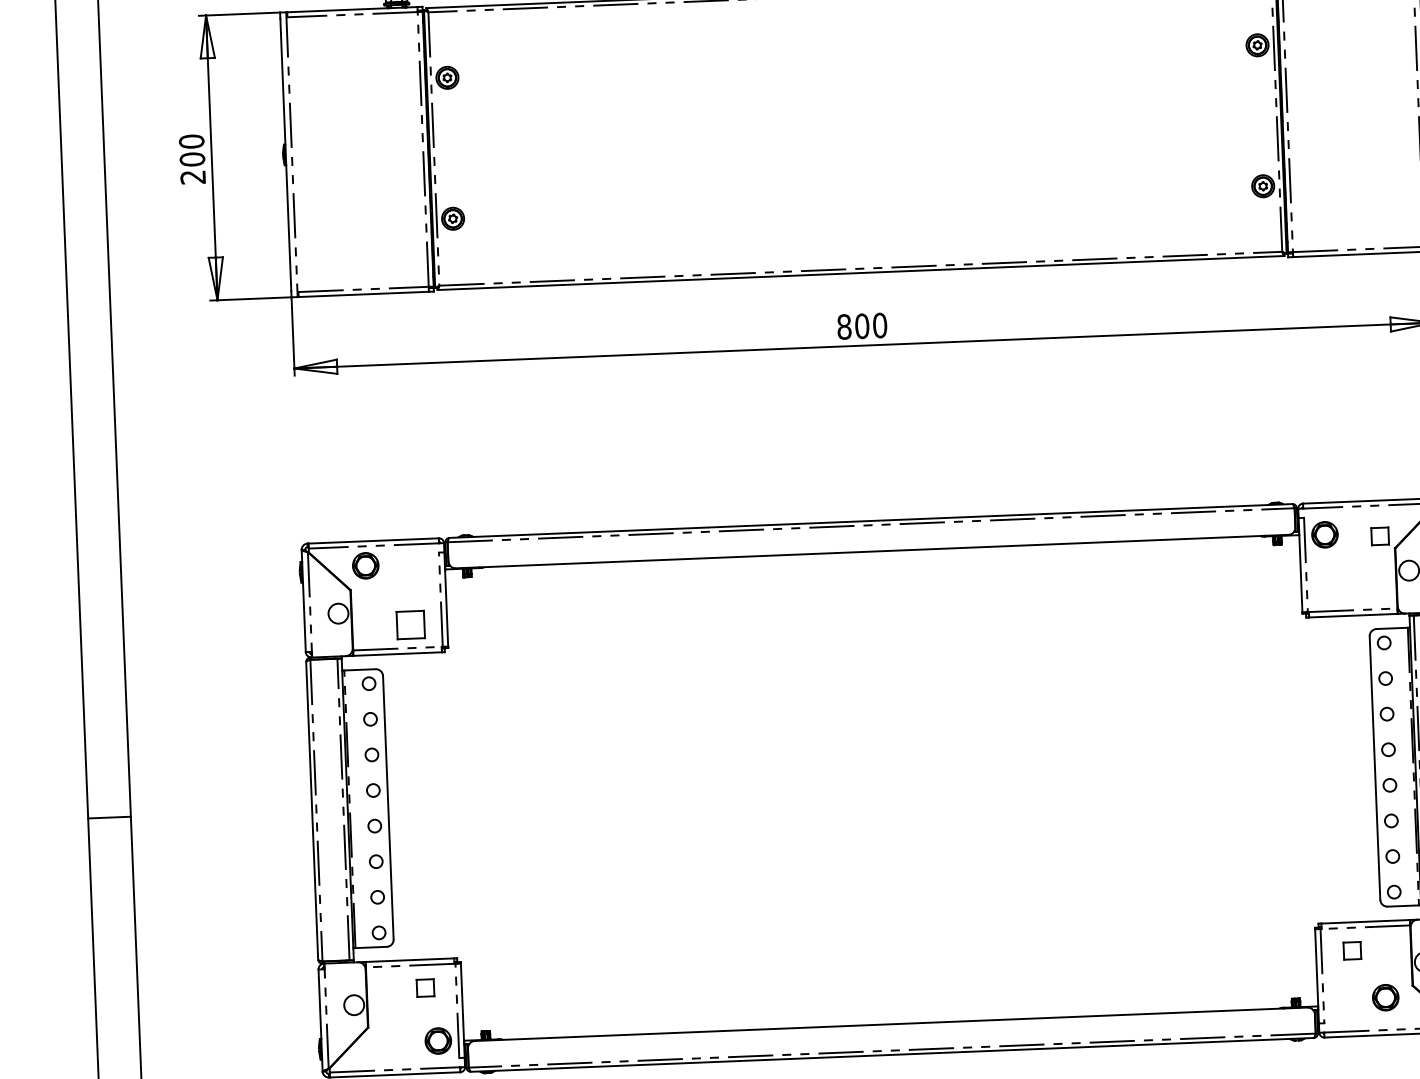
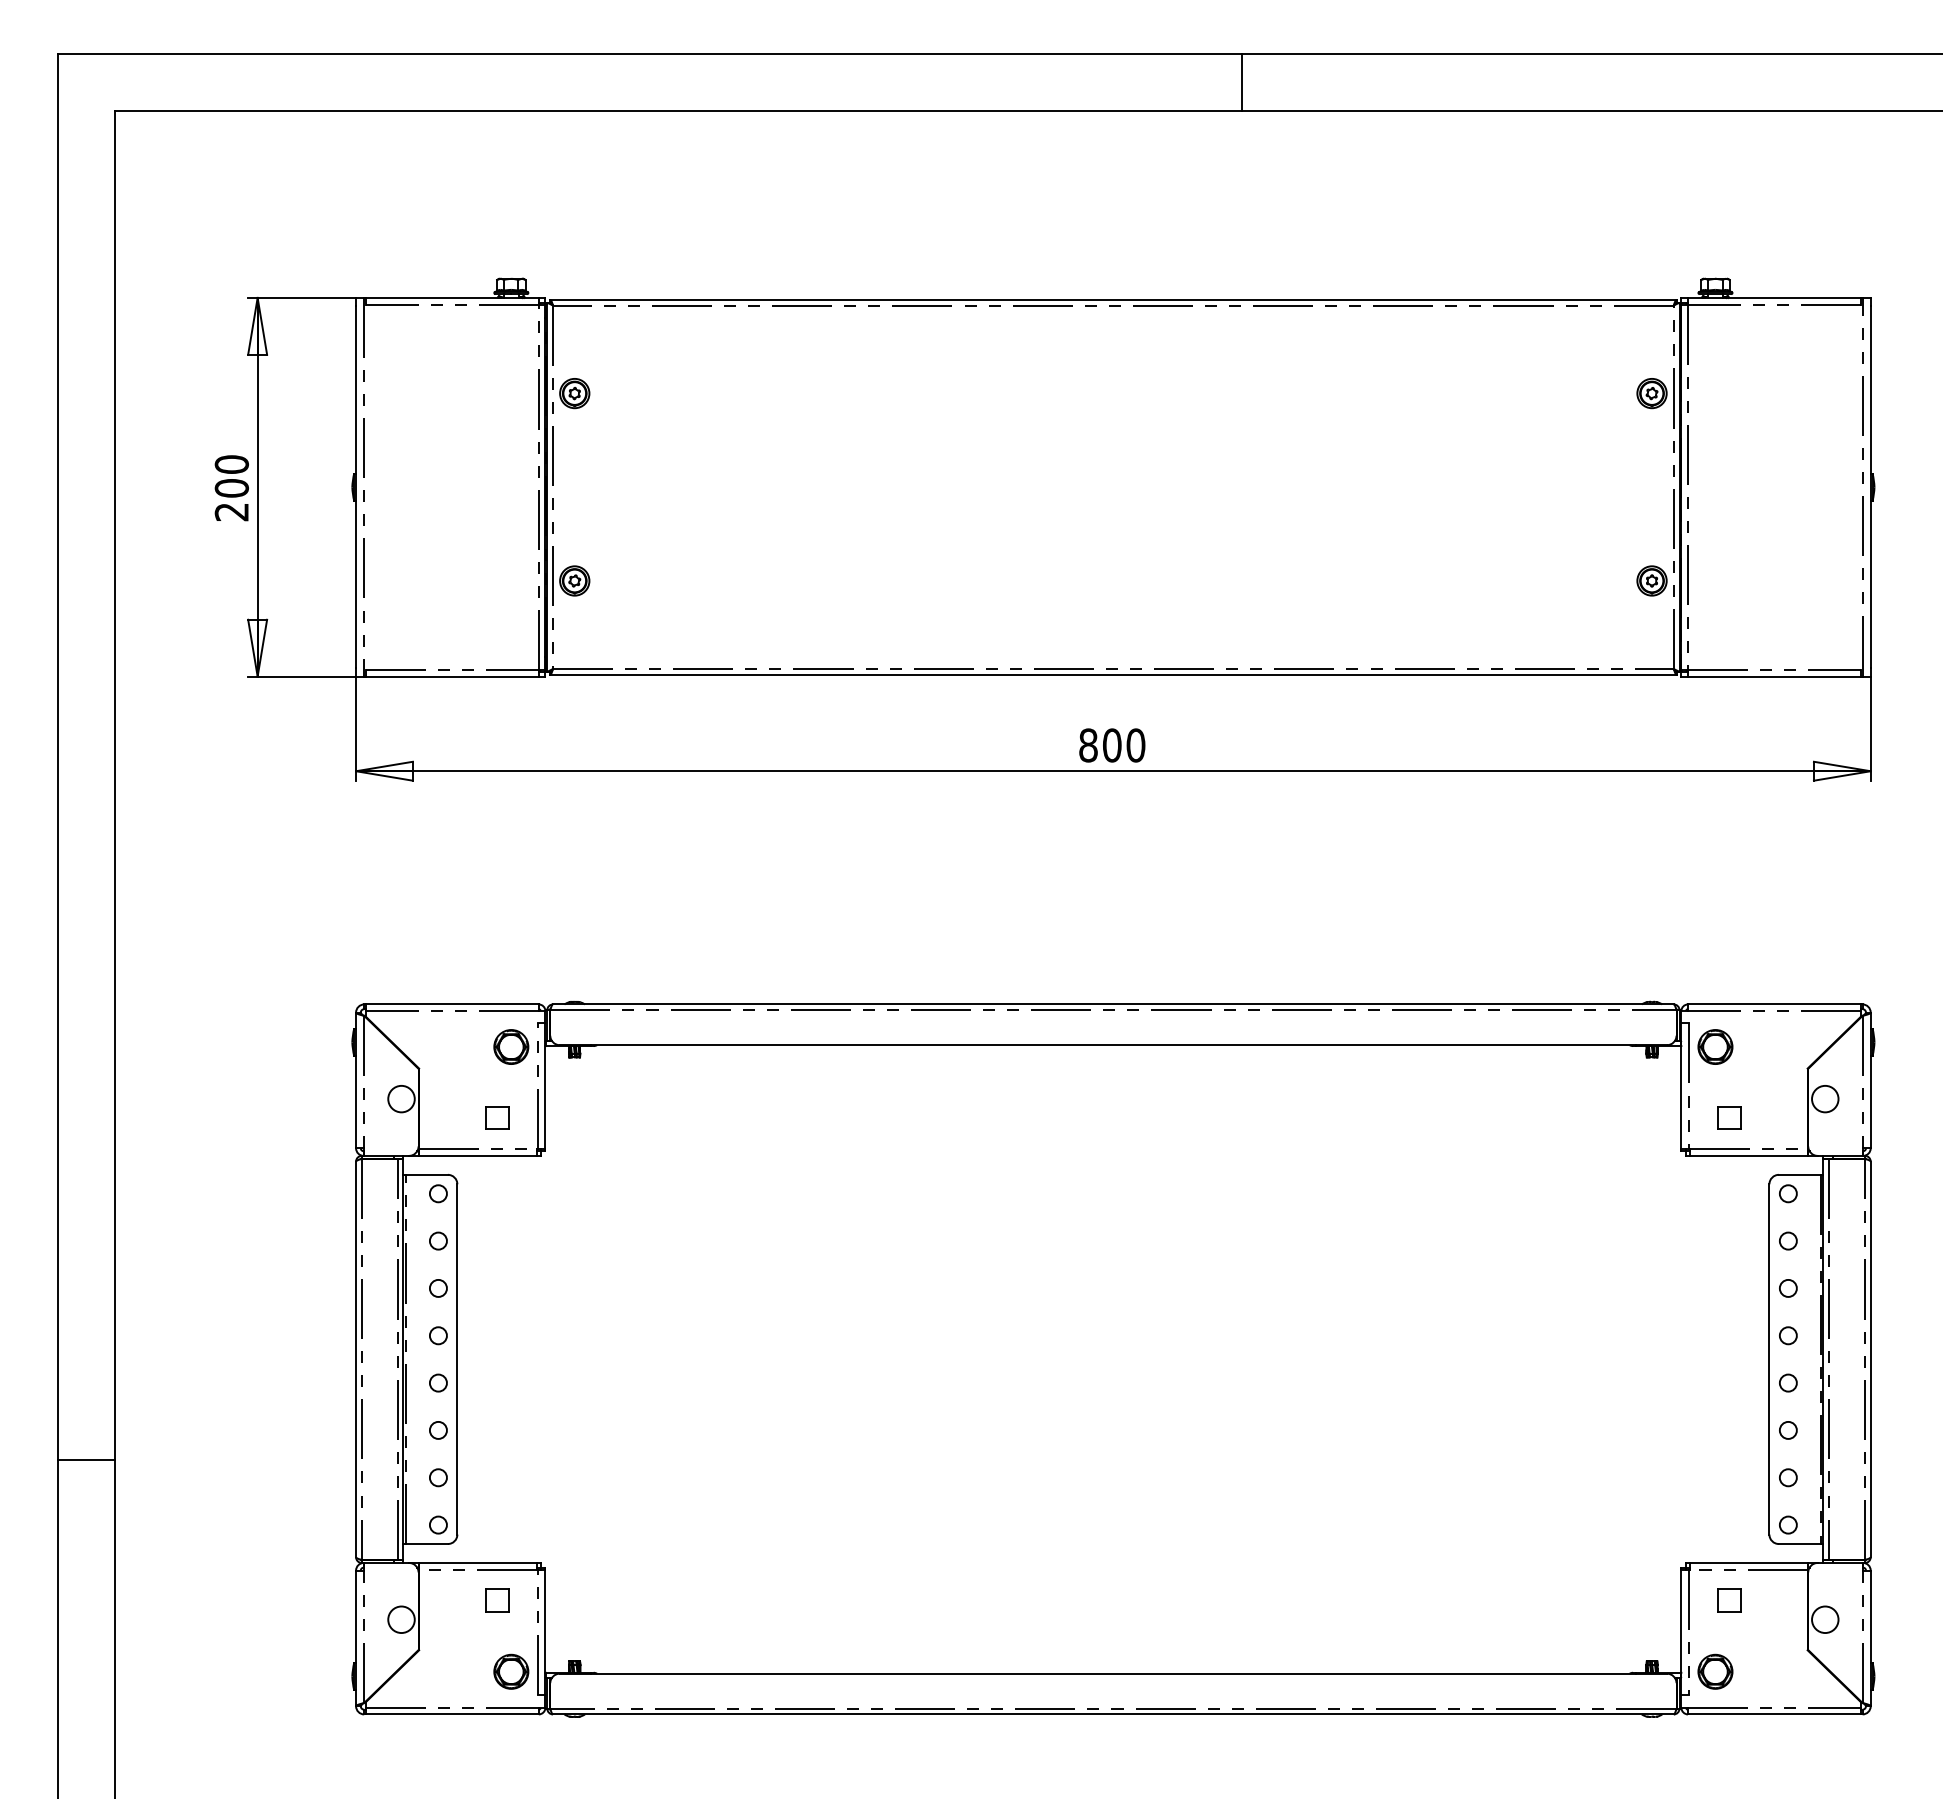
part: (1380, 535) -> (1729, 1117), moved
part: (365, 565) -> (511, 1046), moved
part: (411, 624) -> (497, 1117), size x0.62
line: (109, 817) -> (86, 1459), moved
part: (1385, 997) -> (1715, 1671), moved

